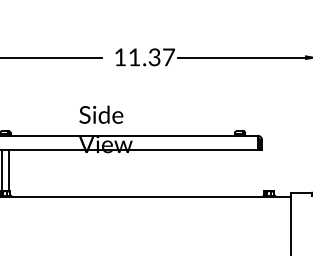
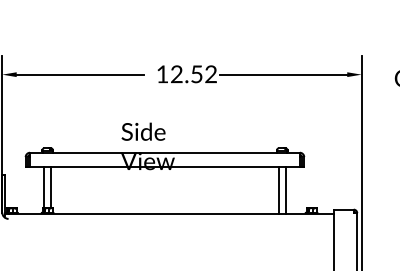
text: (152, 57) -> (194, 74), 11.37 -> 12.52
line: (236, 173) -> (278, 190), added
line: (243, 173) -> (285, 190), added

